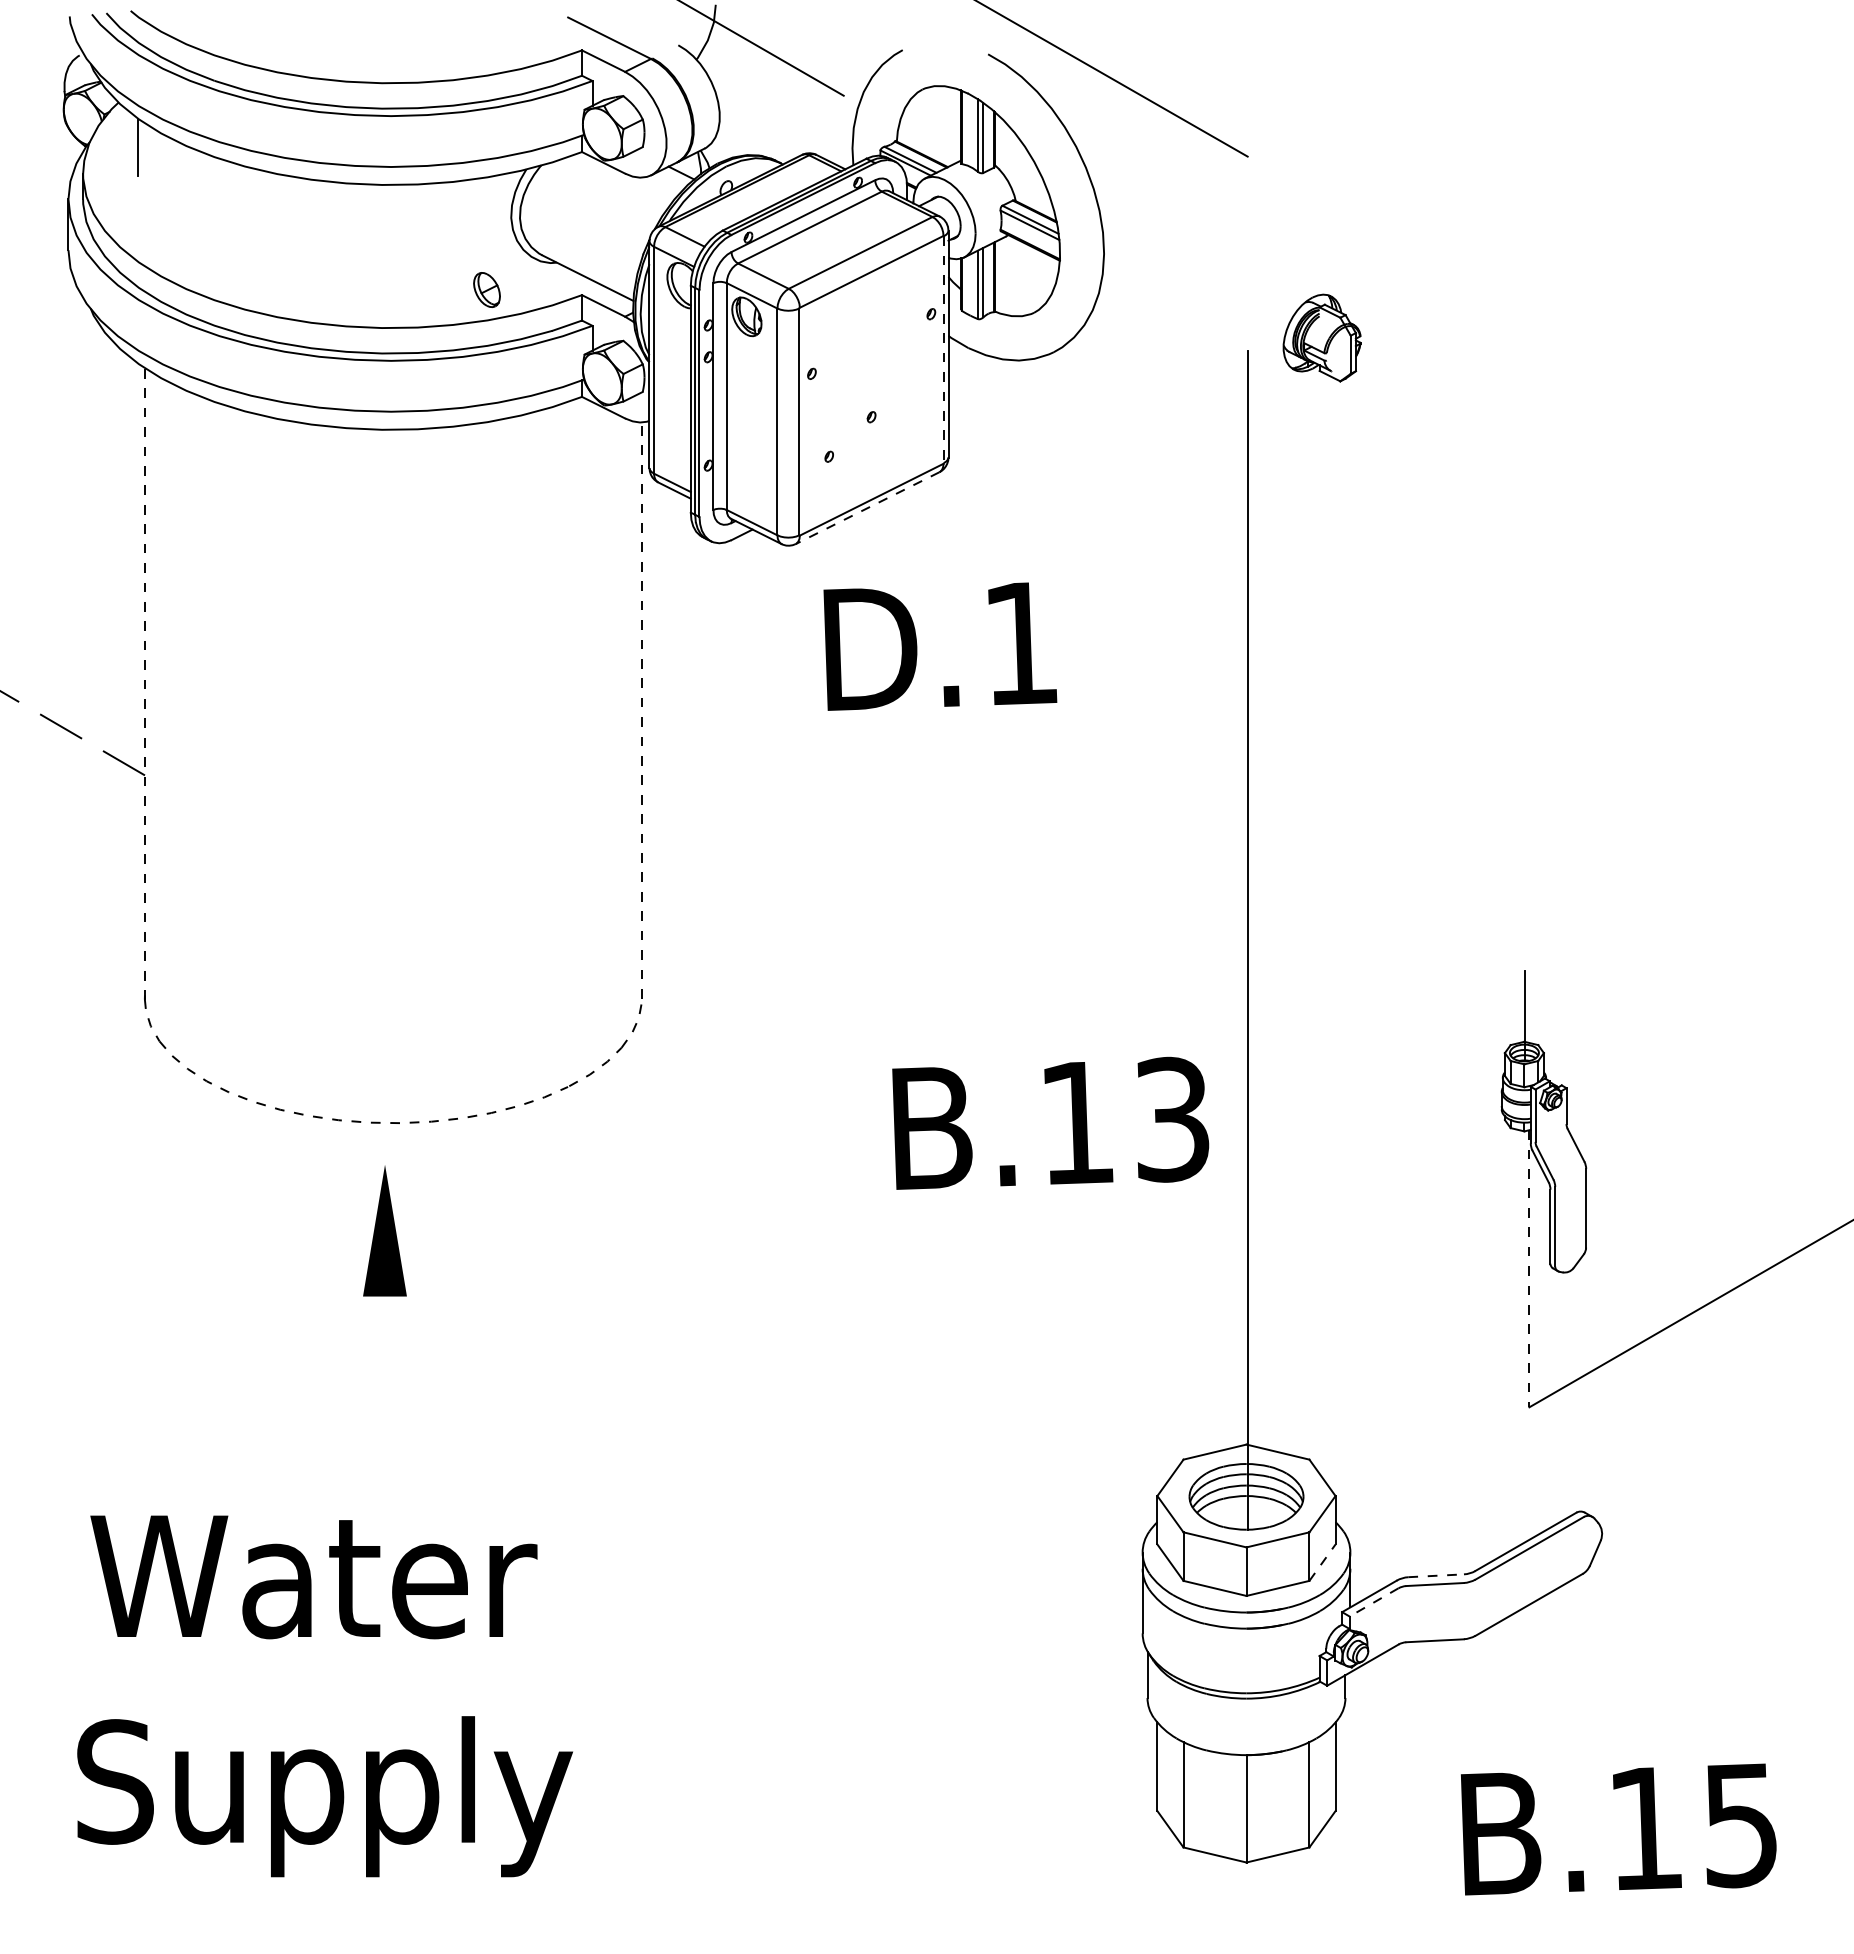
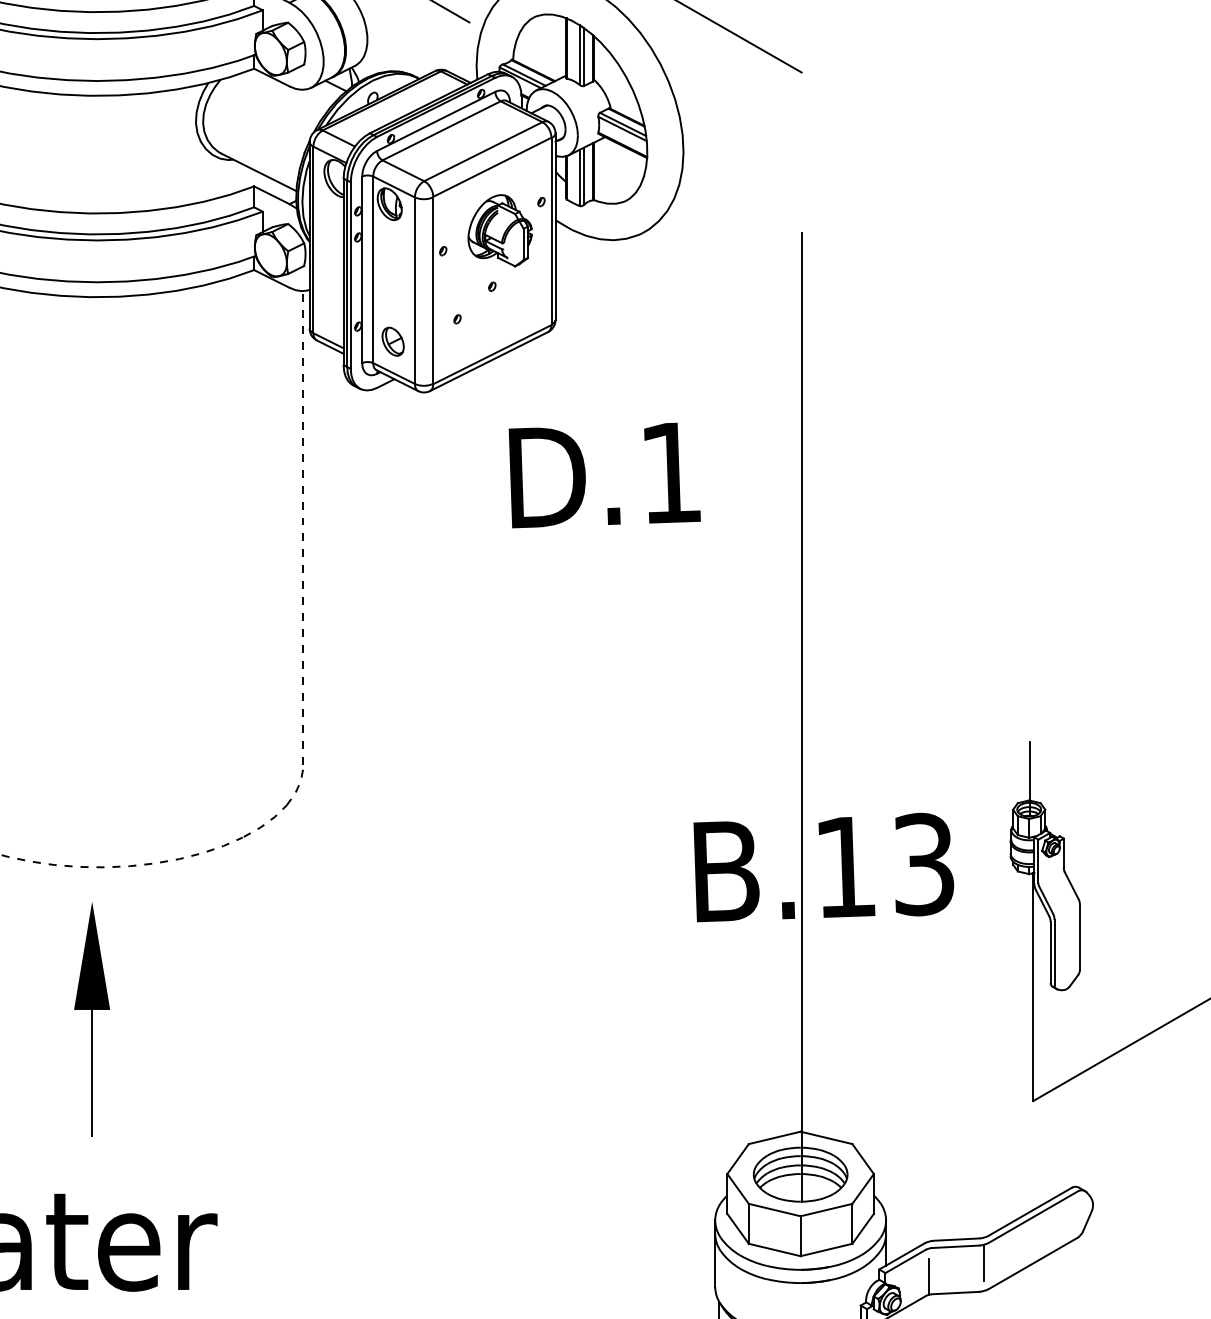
part: (486, 289) -> (392, 341), moved
part: (1321, 337) -> (499, 230), moved
line: (943, 350) -> (551, 231), dashed -> solid
line: (867, 508) -> (488, 361), dashed -> solid
text: (940, 646) -> (604, 475), moved
text: (1050, 1122) -> (823, 866), moved
line: (1529, 1268) -> (1033, 986), dashed -> solid
line: (384, 1373) -> (91, 1073), added
line: (1322, 1562) -> (863, 1228), dashed -> solid
line: (1436, 1575) -> (956, 1239), dashed -> solid
line: (1373, 1602) -> (905, 1261), dashed -> solid
line: (1469, 1603) -> (984, 1262), added
line: (1402, 1620) -> (928, 1276), added

